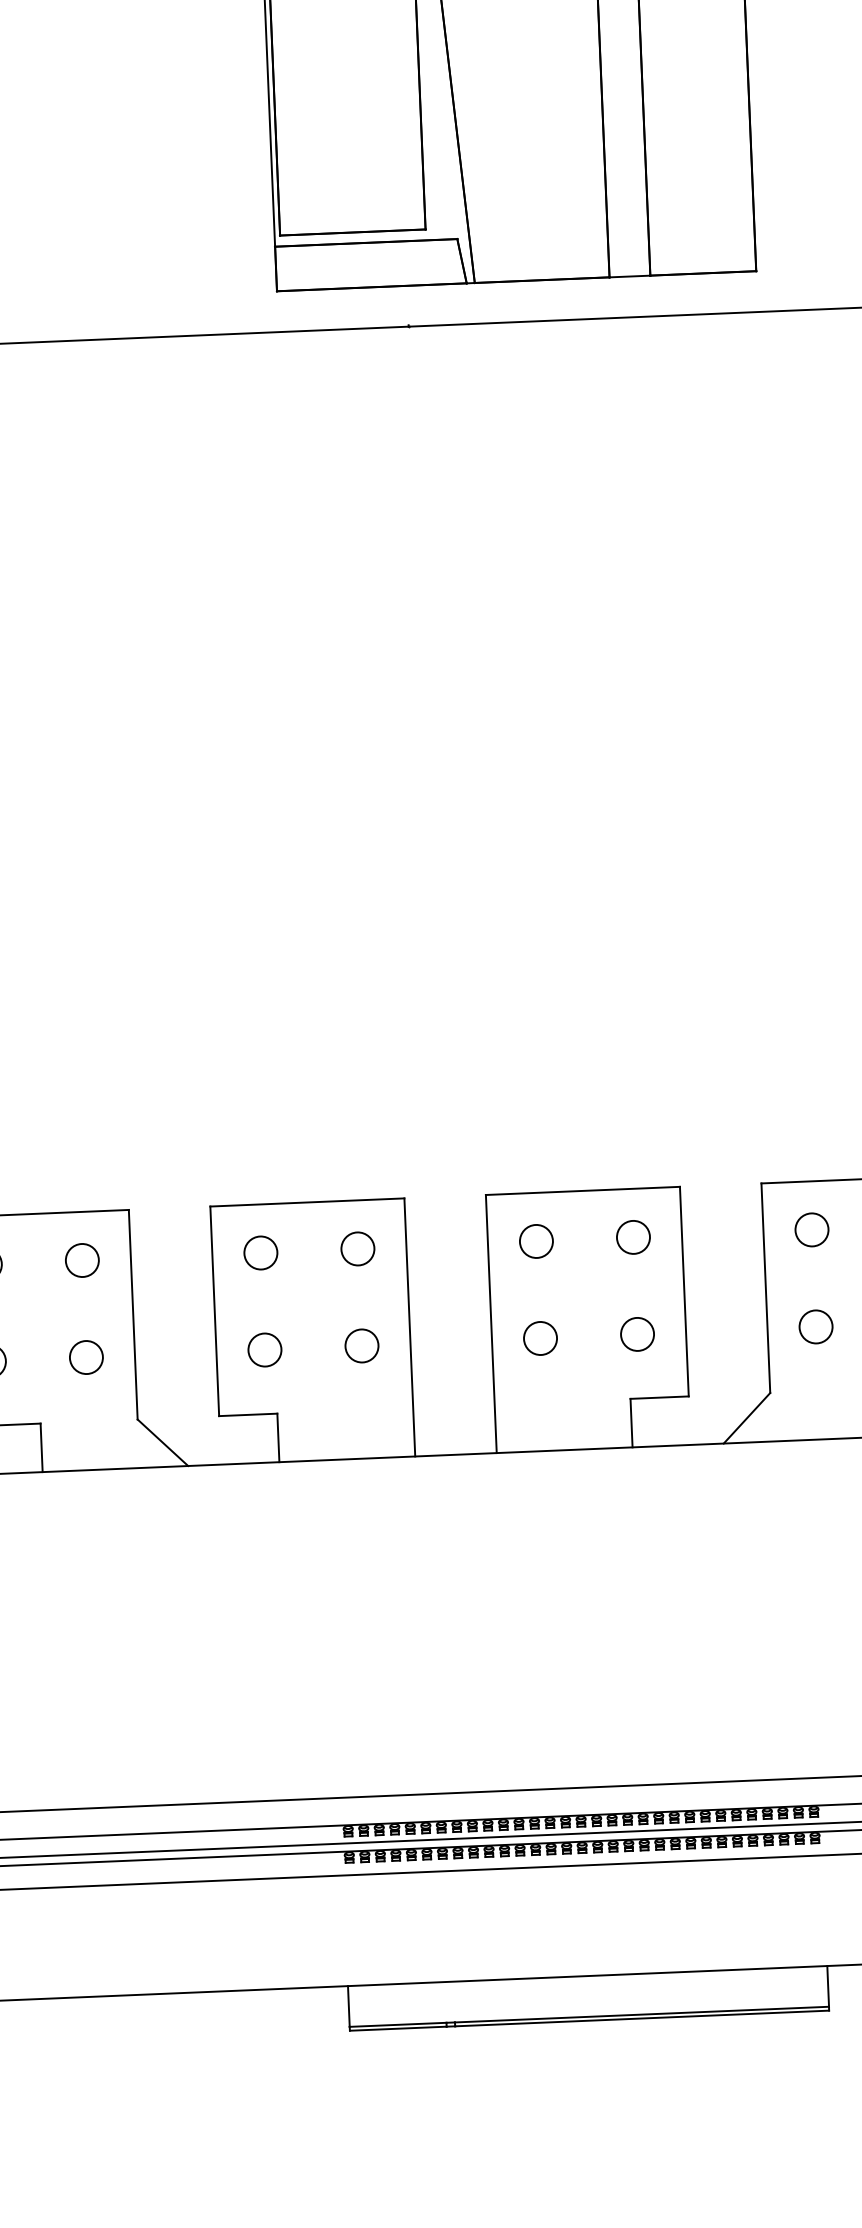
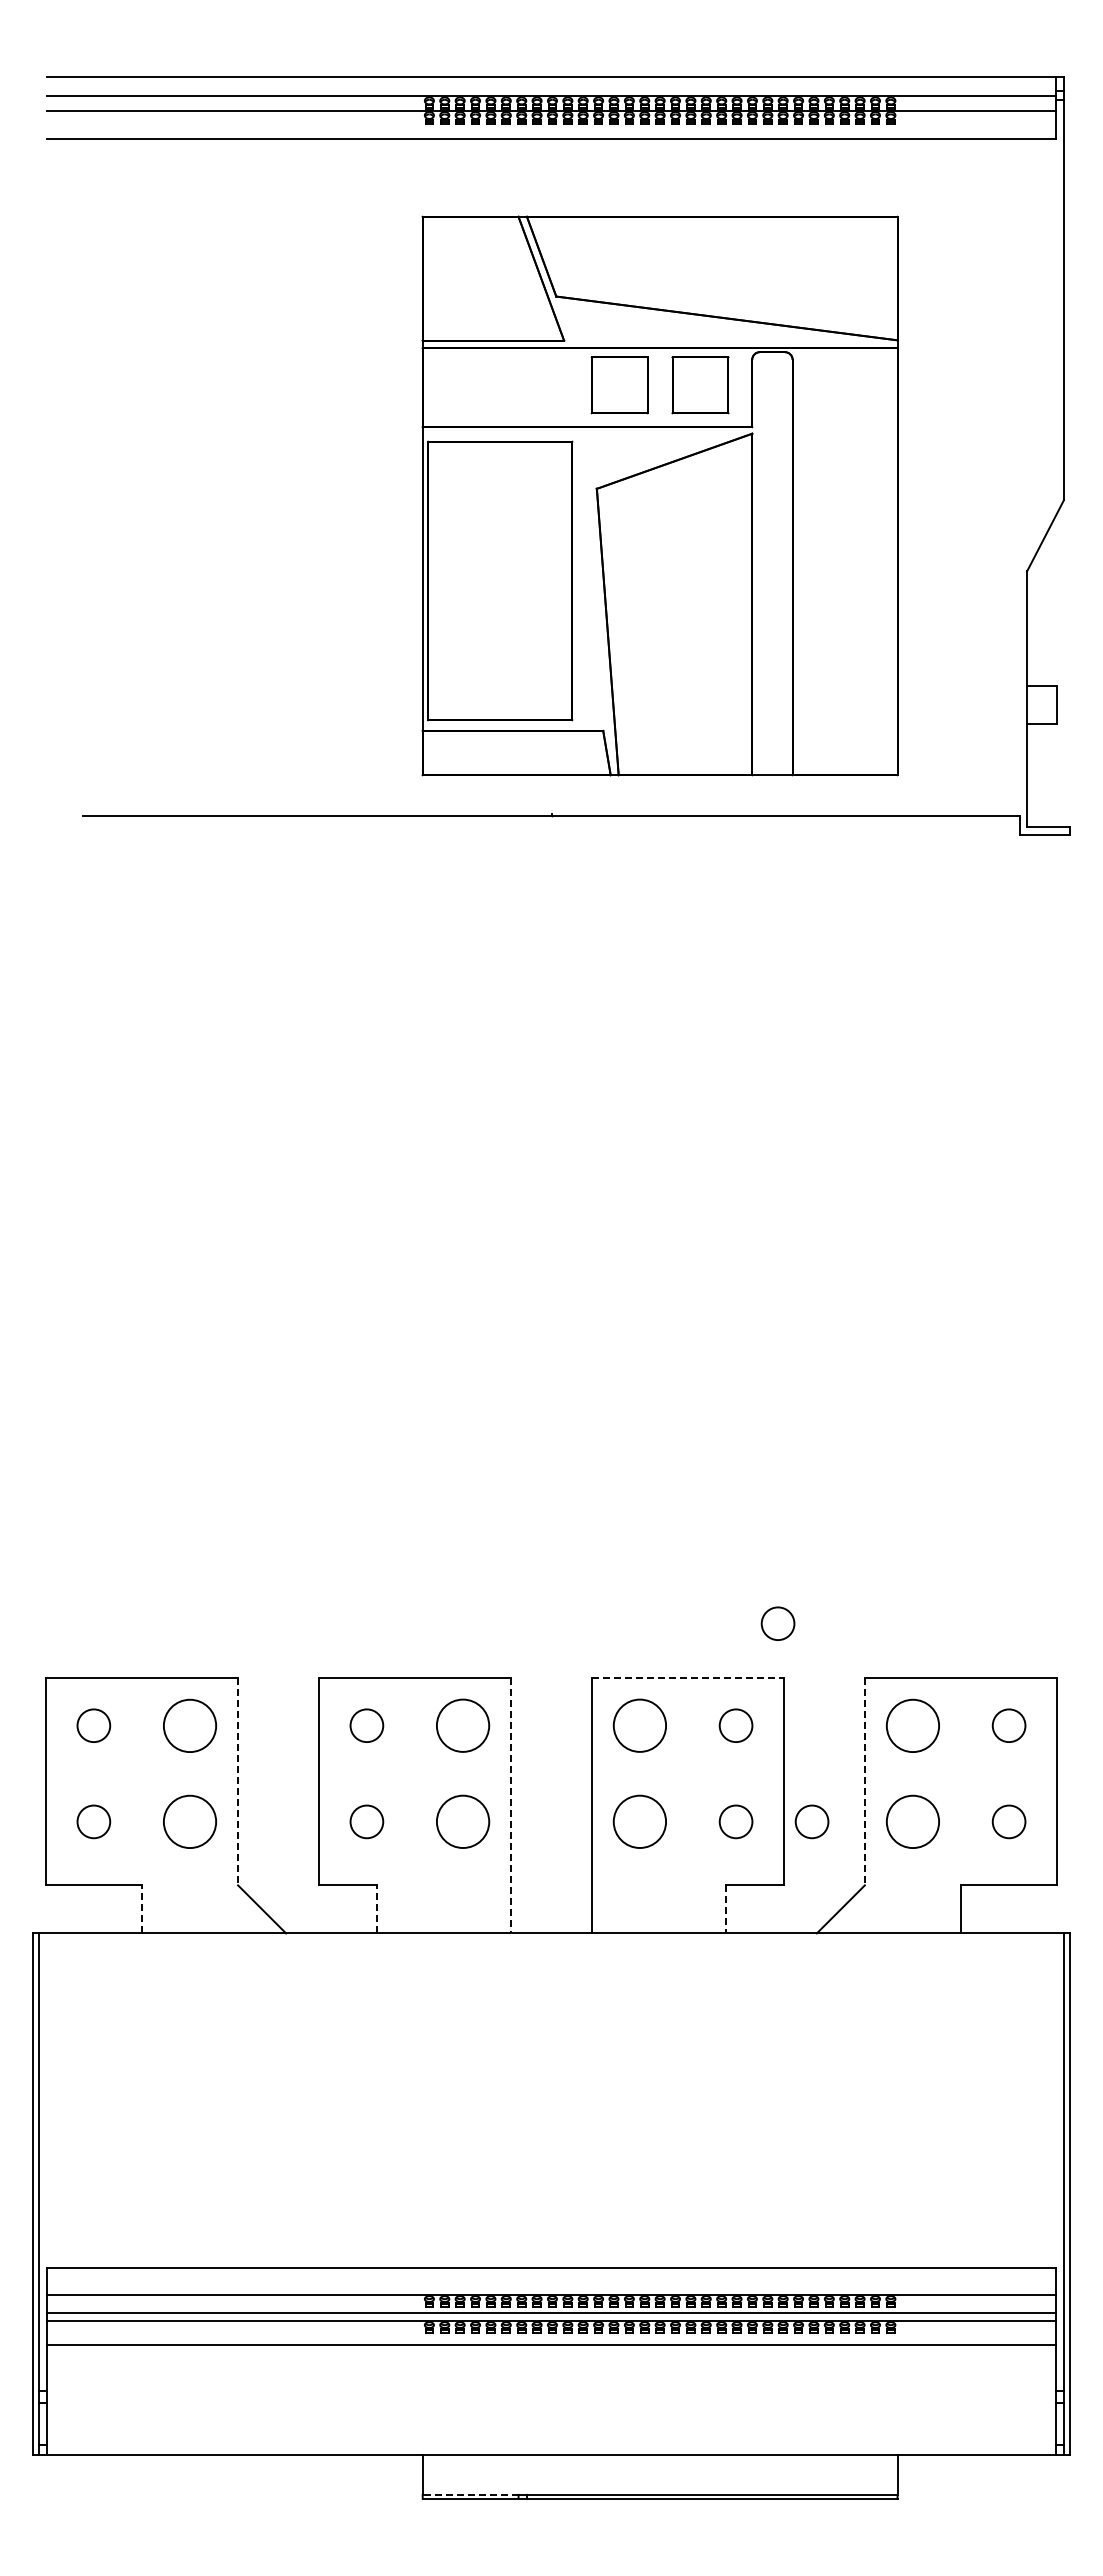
circle: (670, 1132) -> (777, 1623), added
line: (583, 1190) -> (688, 1677), solid -> dashed
circle: (811, 1229) -> (912, 1725), size x1.6
circle: (535, 1241) -> (639, 1725), size x1.6
circle: (357, 1248) -> (462, 1725), size x1.6
circle: (81, 1260) -> (189, 1725), size x1.6
line: (765, 1288) -> (864, 1781), solid -> dashed
line: (133, 1314) -> (238, 1781), solid -> dashed
circle: (815, 1326) -> (912, 1821), size x1.6
line: (410, 1327) -> (511, 1805), solid -> dashed
circle: (713, 1330) -> (811, 1821), added
circle: (540, 1338) -> (639, 1821), size x1.6
circle: (361, 1345) -> (462, 1821), size x1.6
circle: (85, 1357) -> (189, 1821), size x1.6
line: (631, 1423) -> (726, 1909), solid -> dashed
line: (278, 1437) -> (376, 1908), solid -> dashed
line: (41, 1446) -> (141, 1908), solid -> dashed
line: (397, 2024) -> (470, 2494), solid -> dashed

